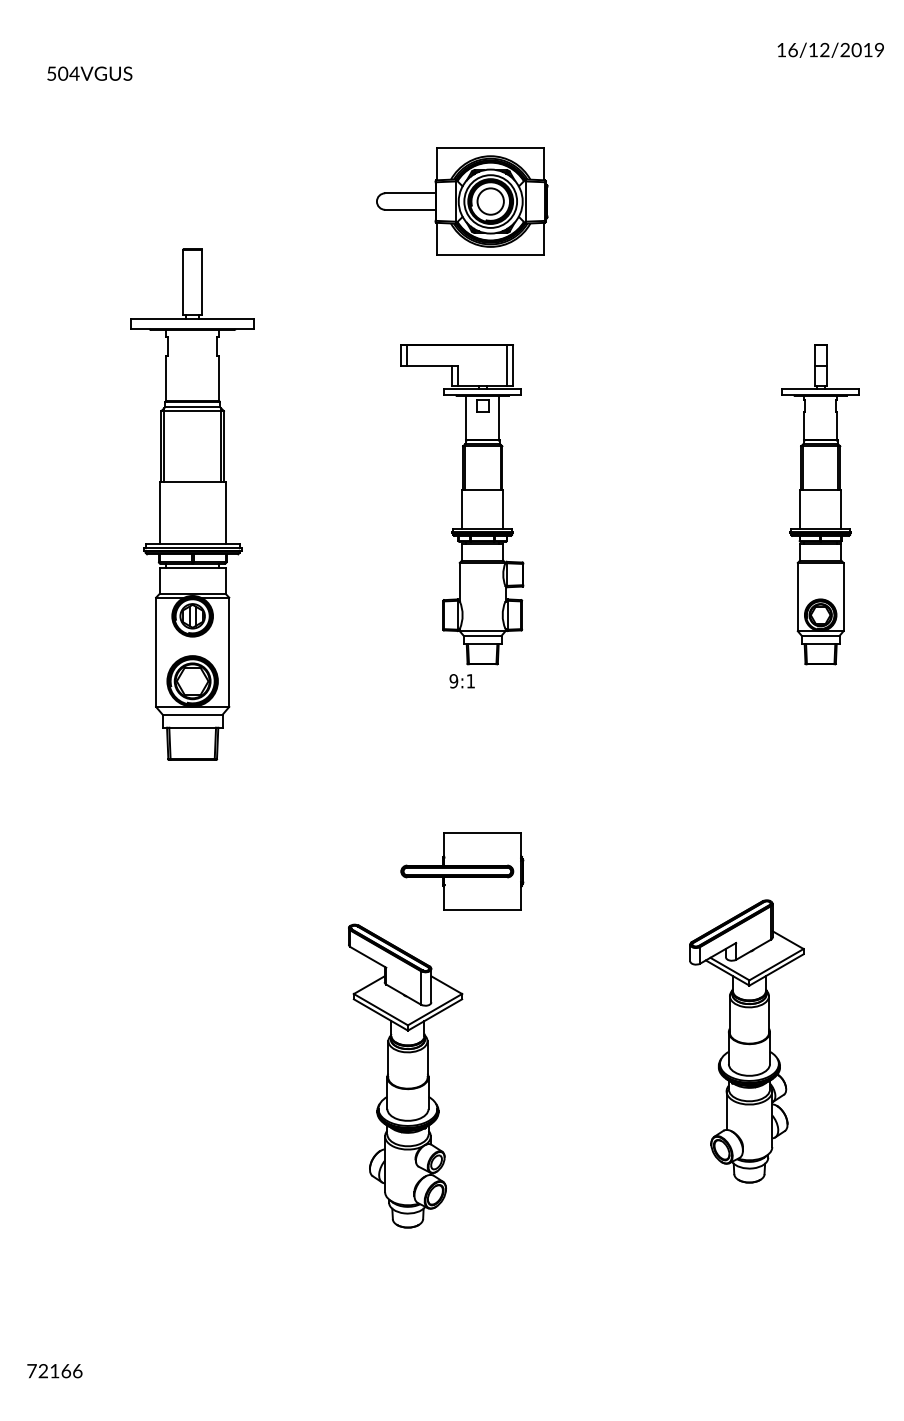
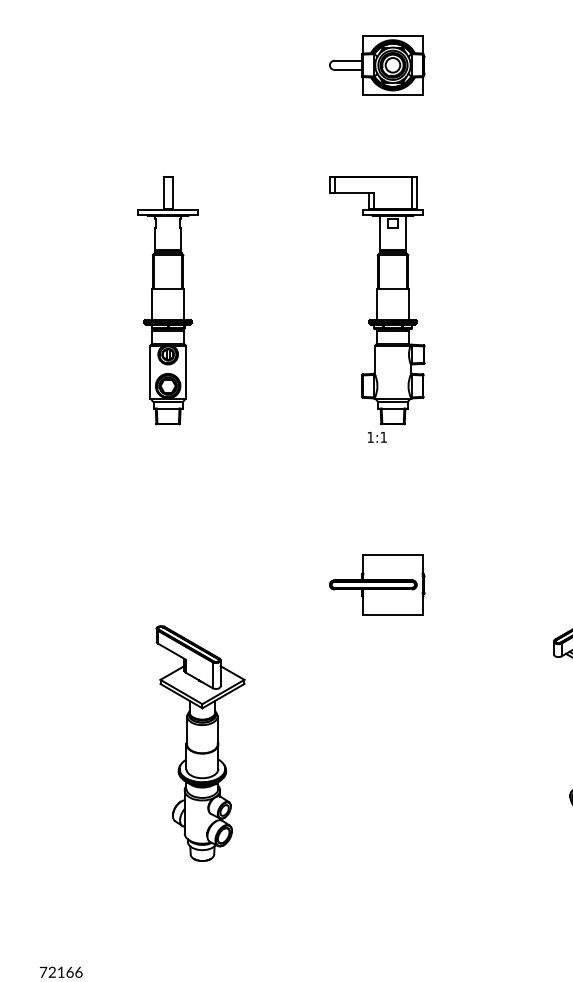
part: (462, 201) -> (377, 65), size x0.71
part: (192, 504) -> (167, 300), size x0.62
text: (453, 681) -> (370, 437), 9:1 -> 1:1
part: (405, 1075) -> (200, 743), moved

